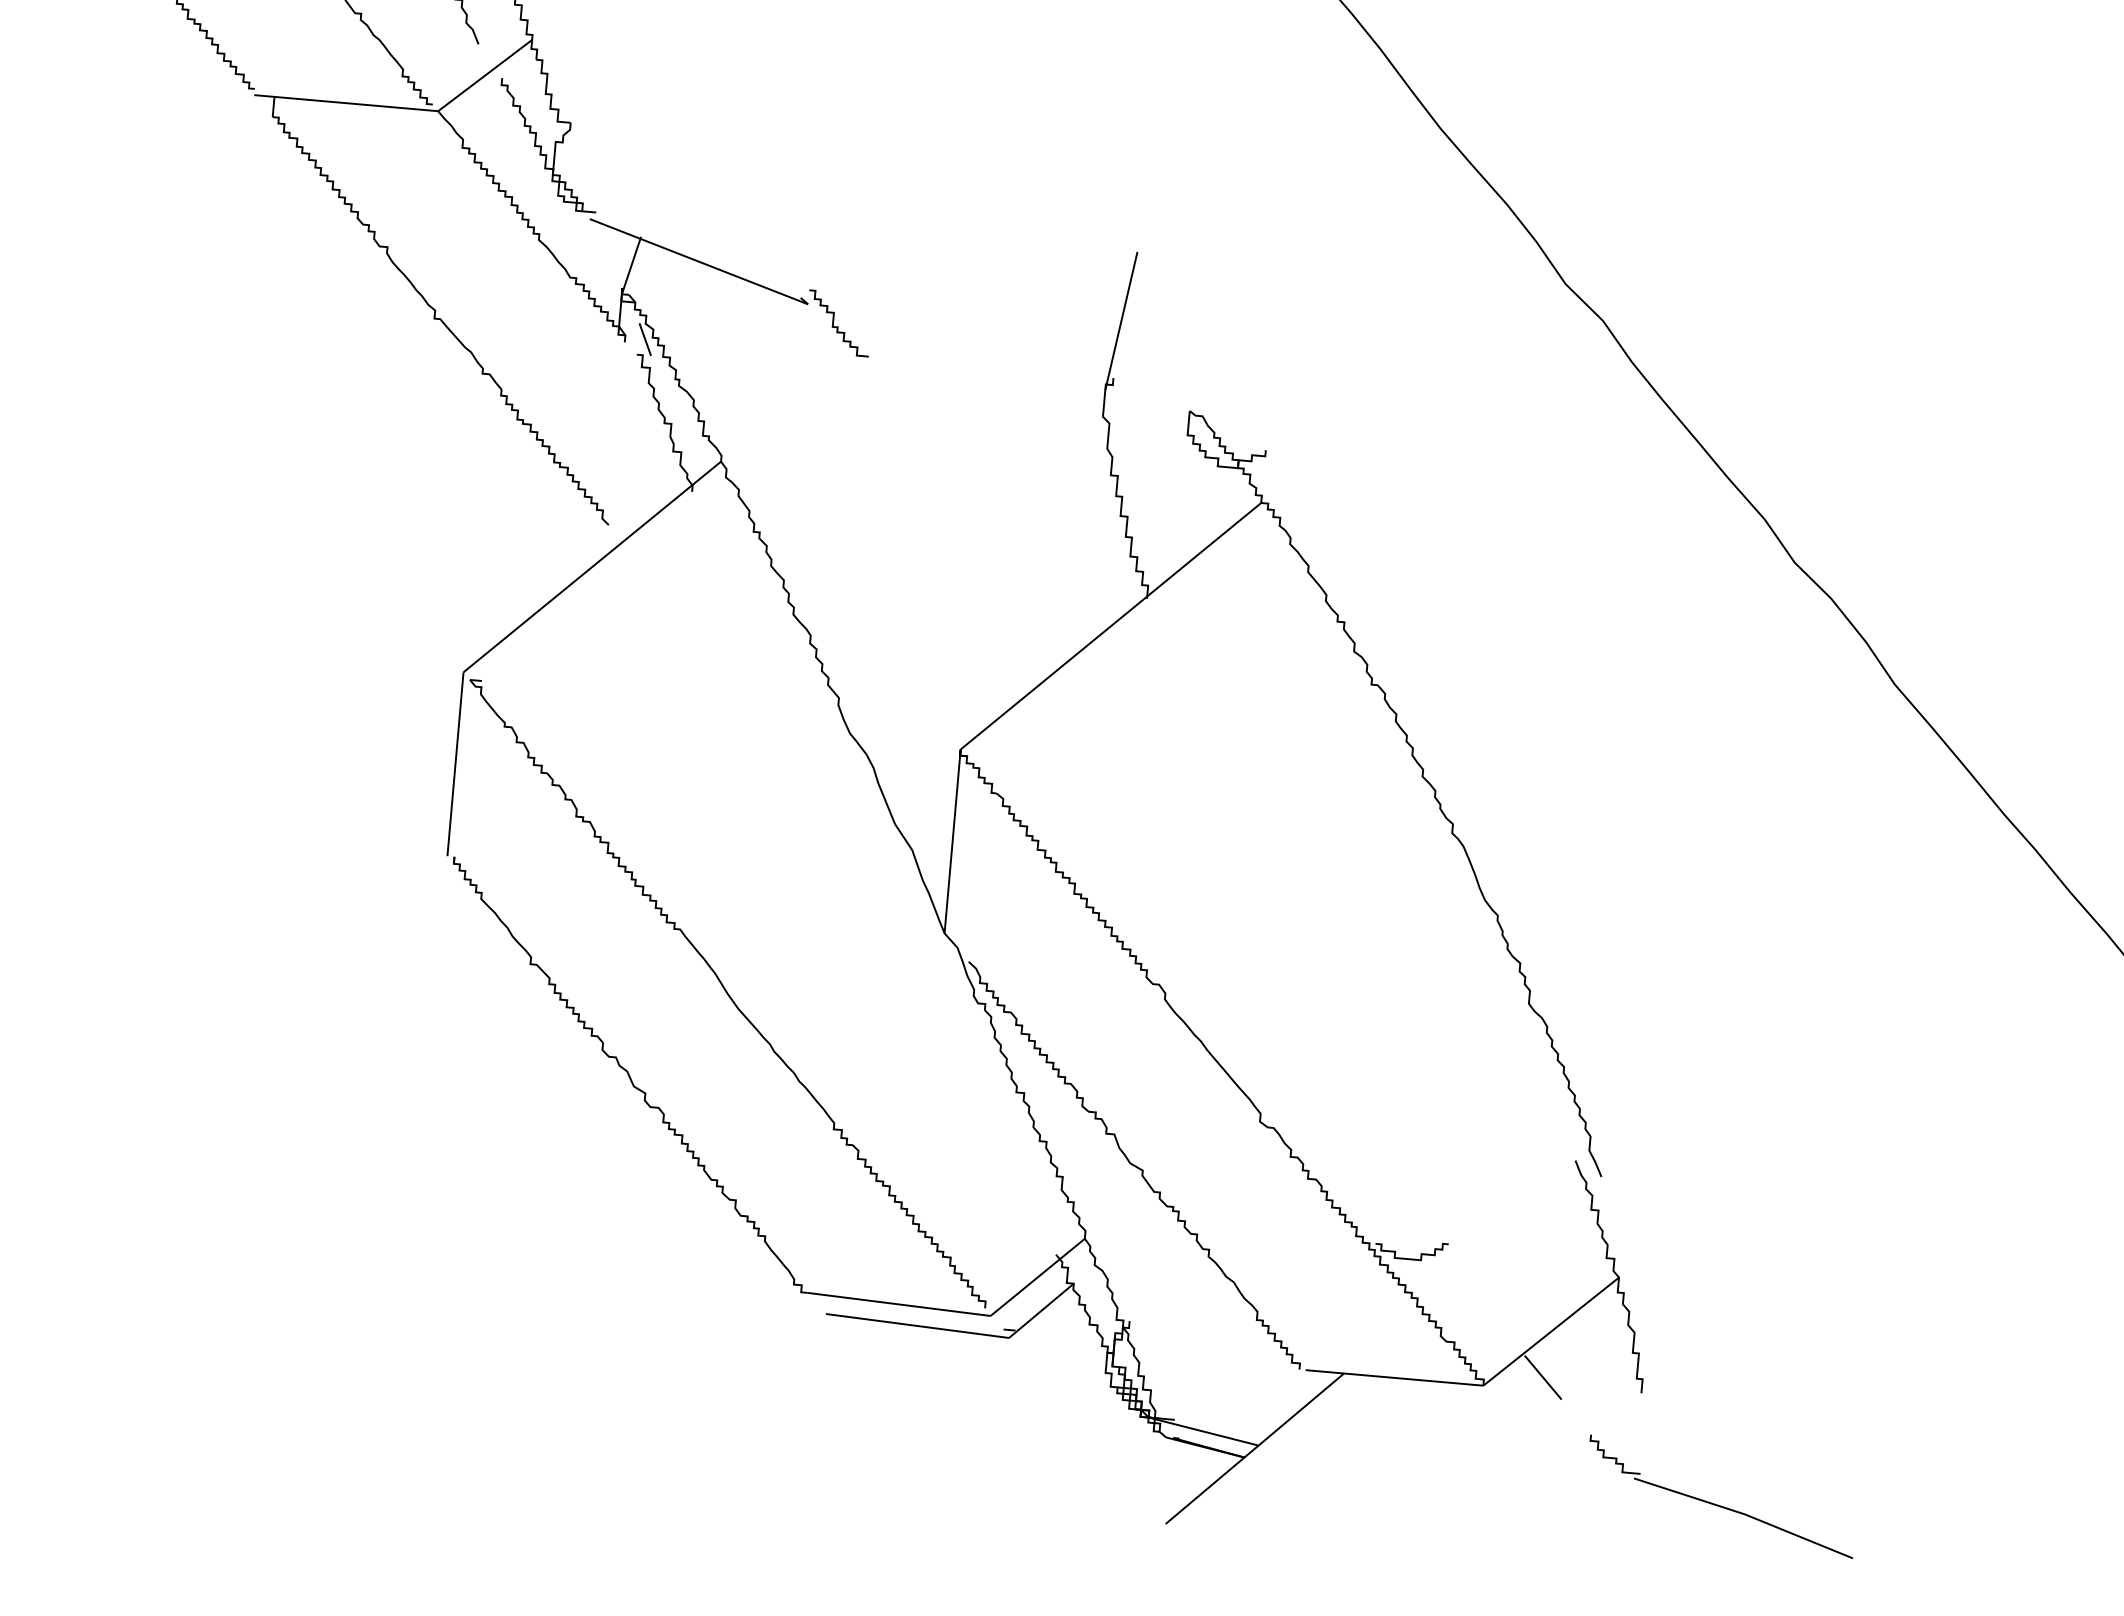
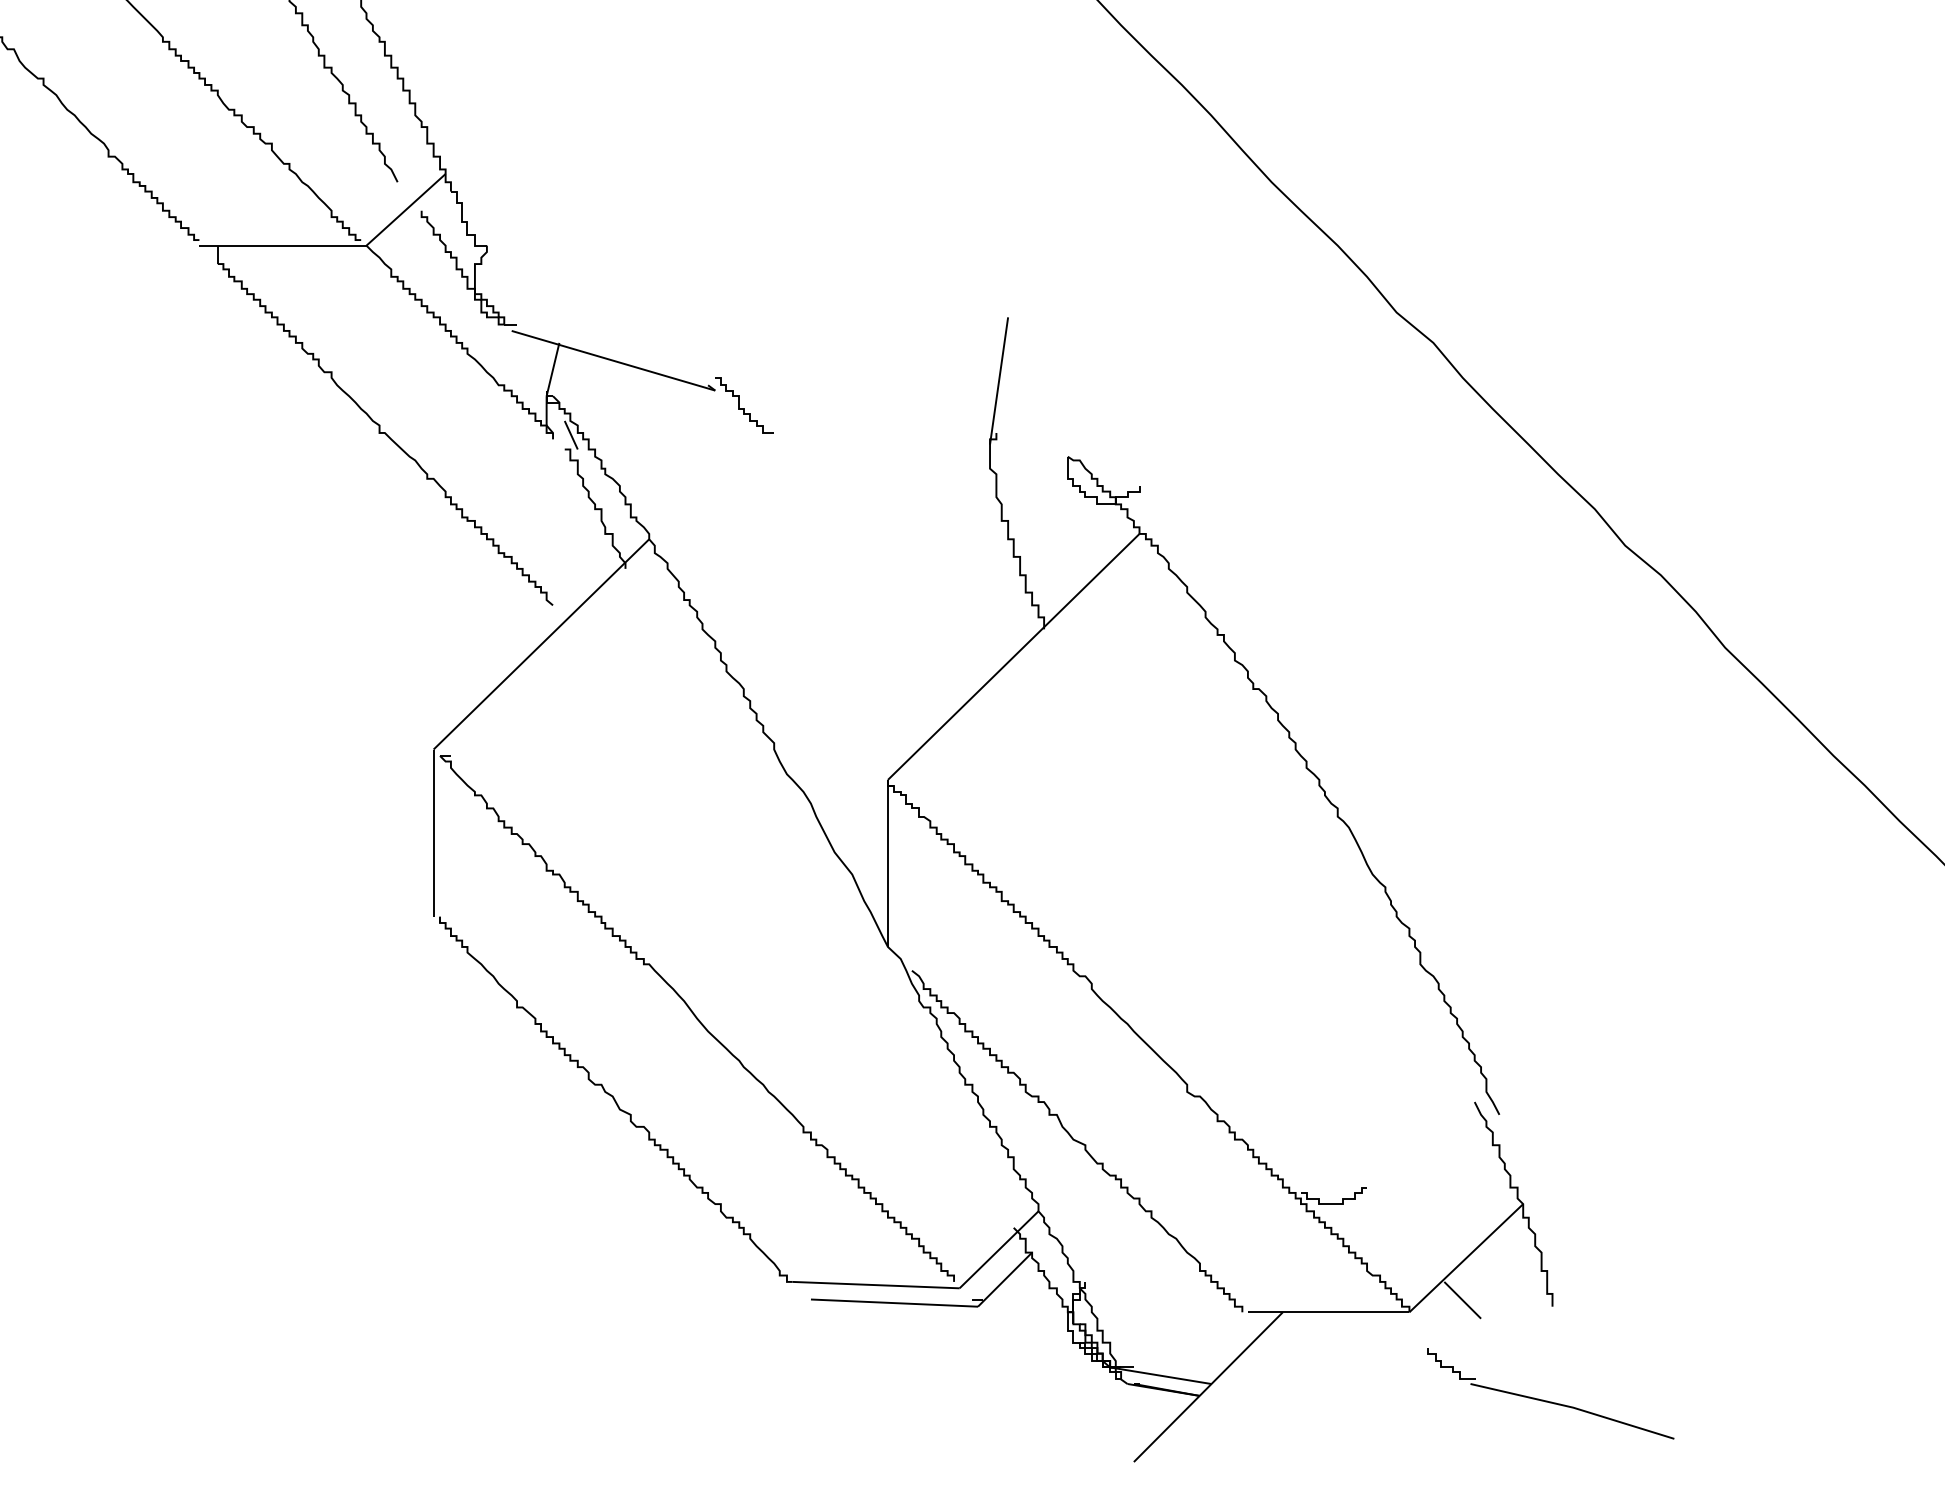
part: (1717, 1503) -> (1547, 1400), moved

